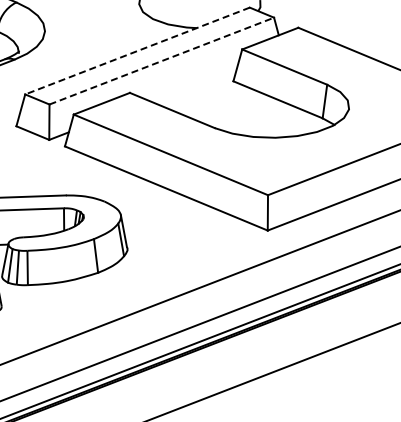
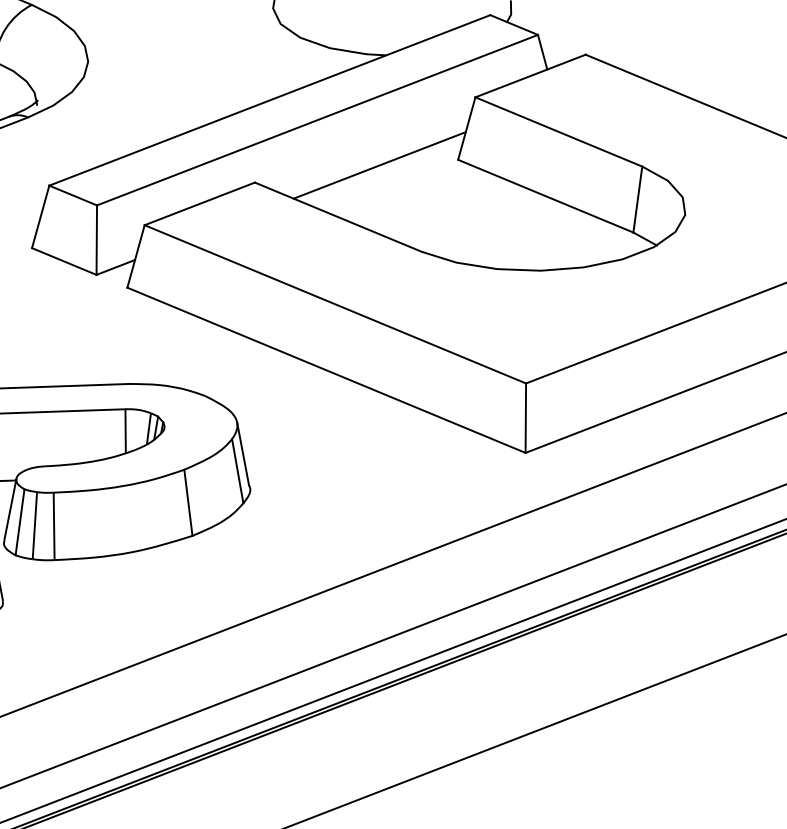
line: (137, 51) -> (269, 101), dashed -> solid
line: (162, 60) -> (318, 118), dashed -> solid
line: (193, 84) -> (379, 166), added

